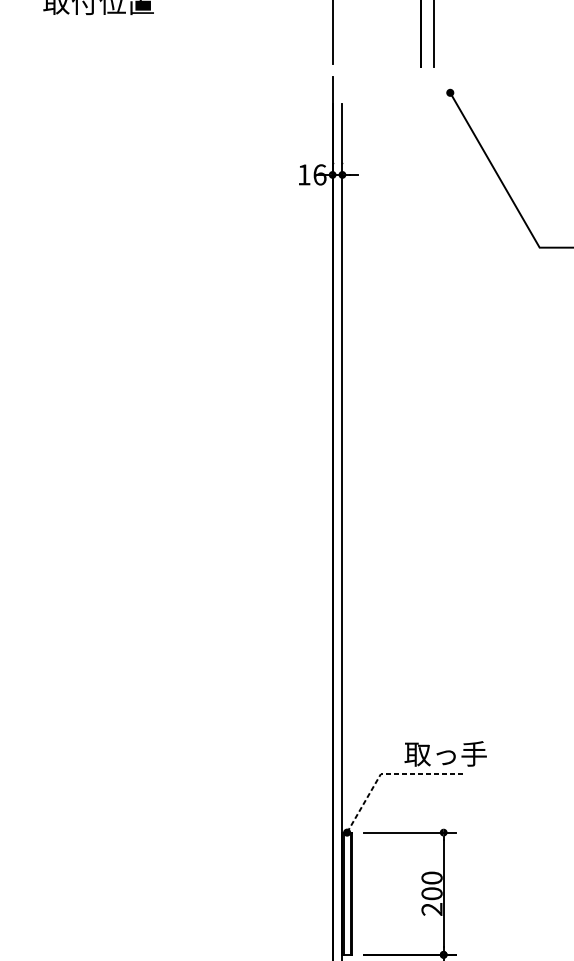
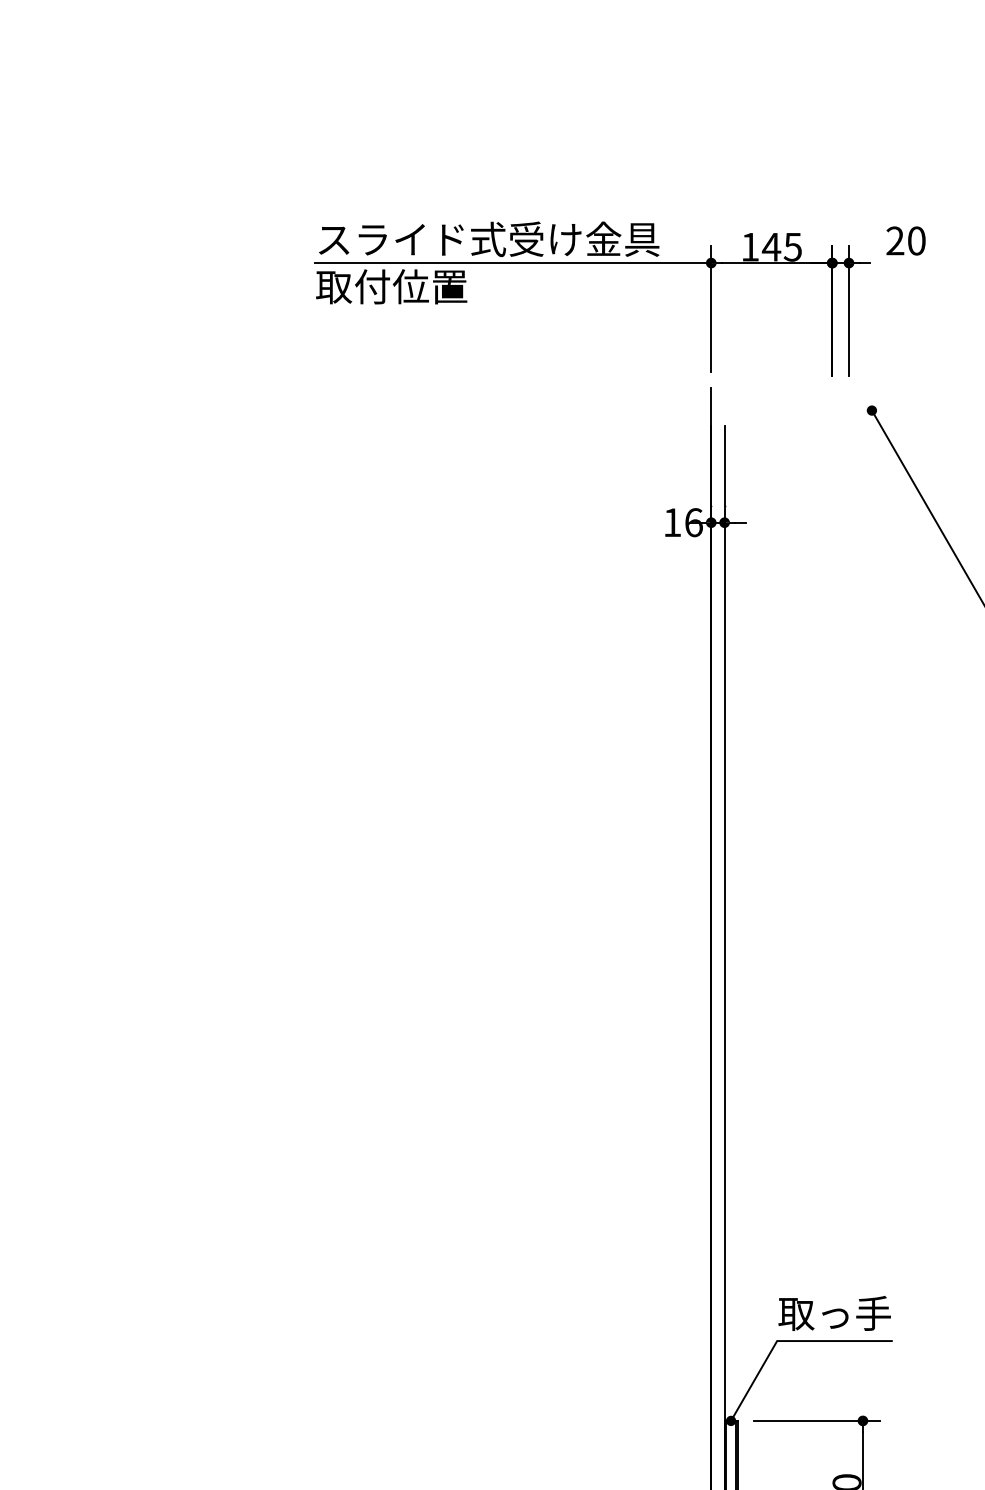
text: (445, 753) -> (834, 1313), moved
line: (389, 774) -> (788, 1341), dashed -> solid

